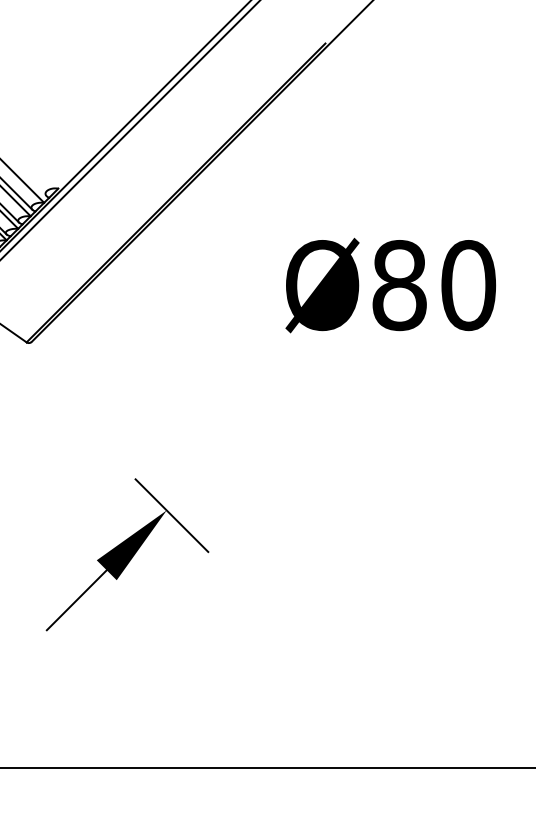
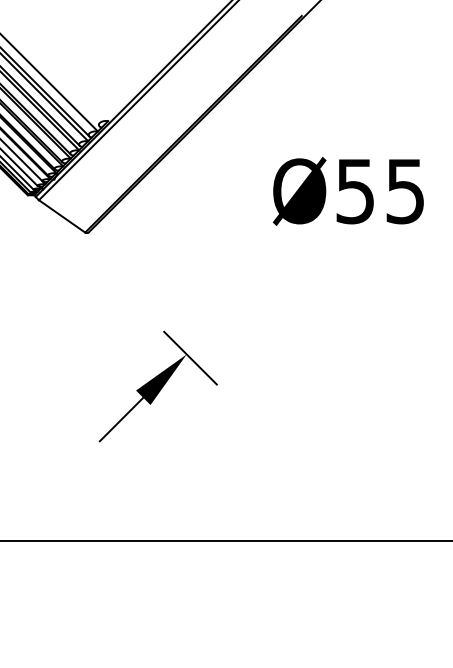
text: (434, 285) -> (380, 191), Ø80 -> Ø55

